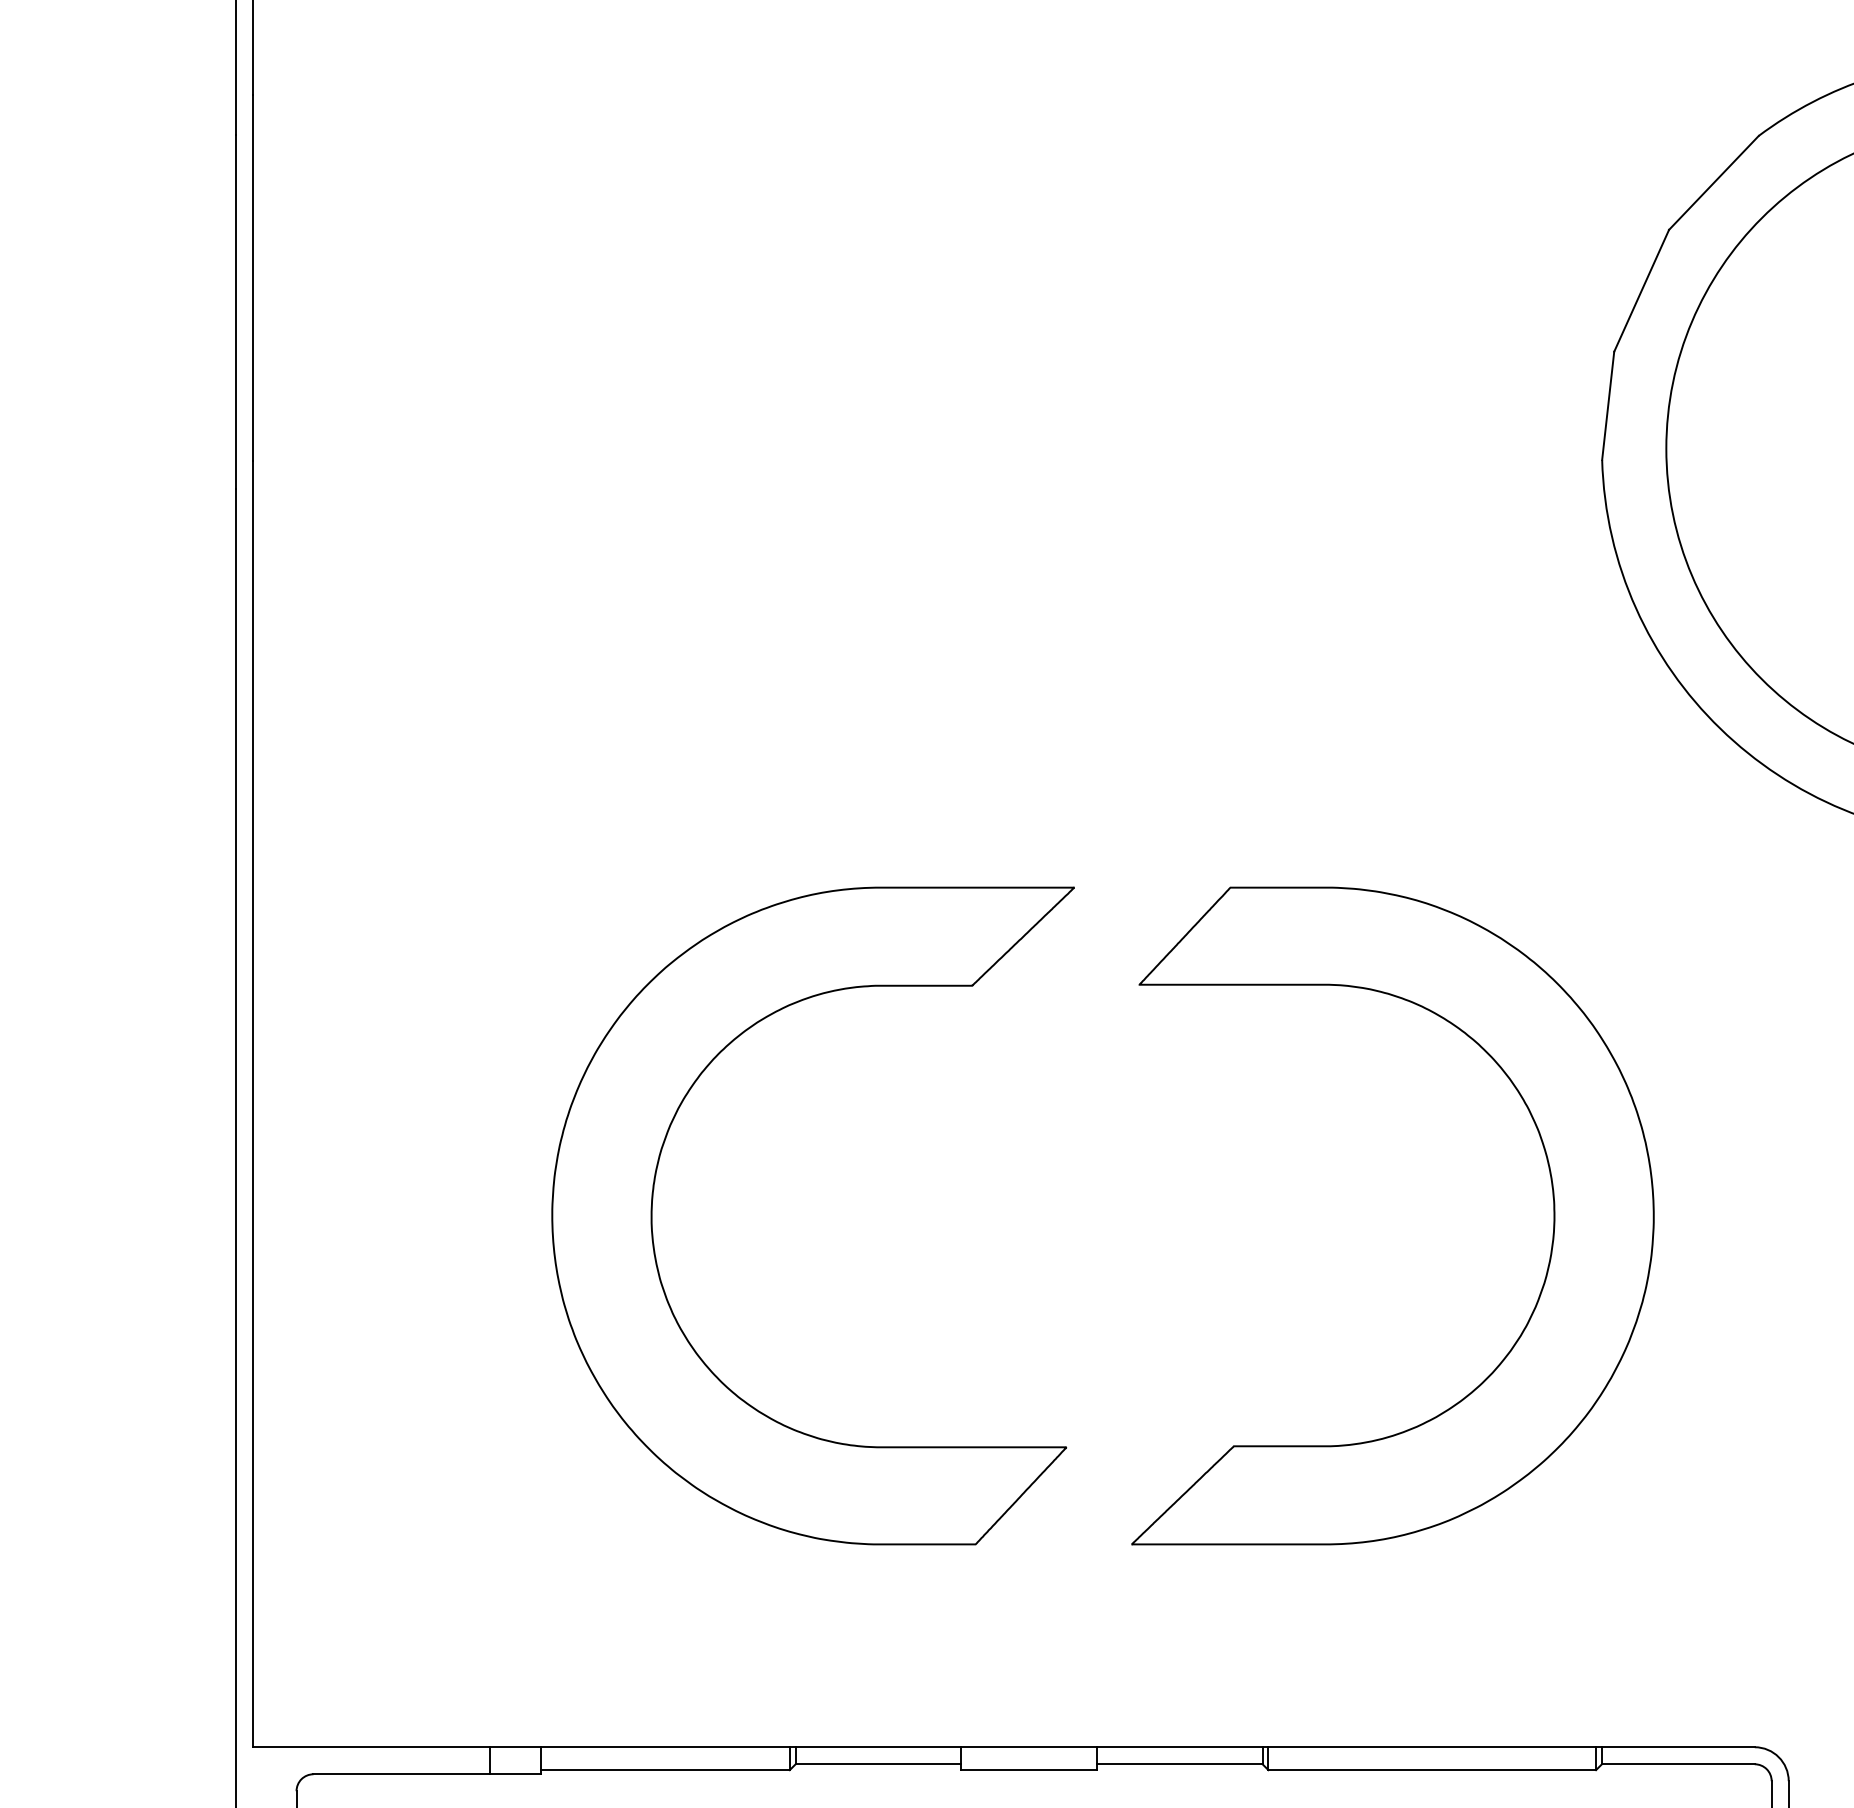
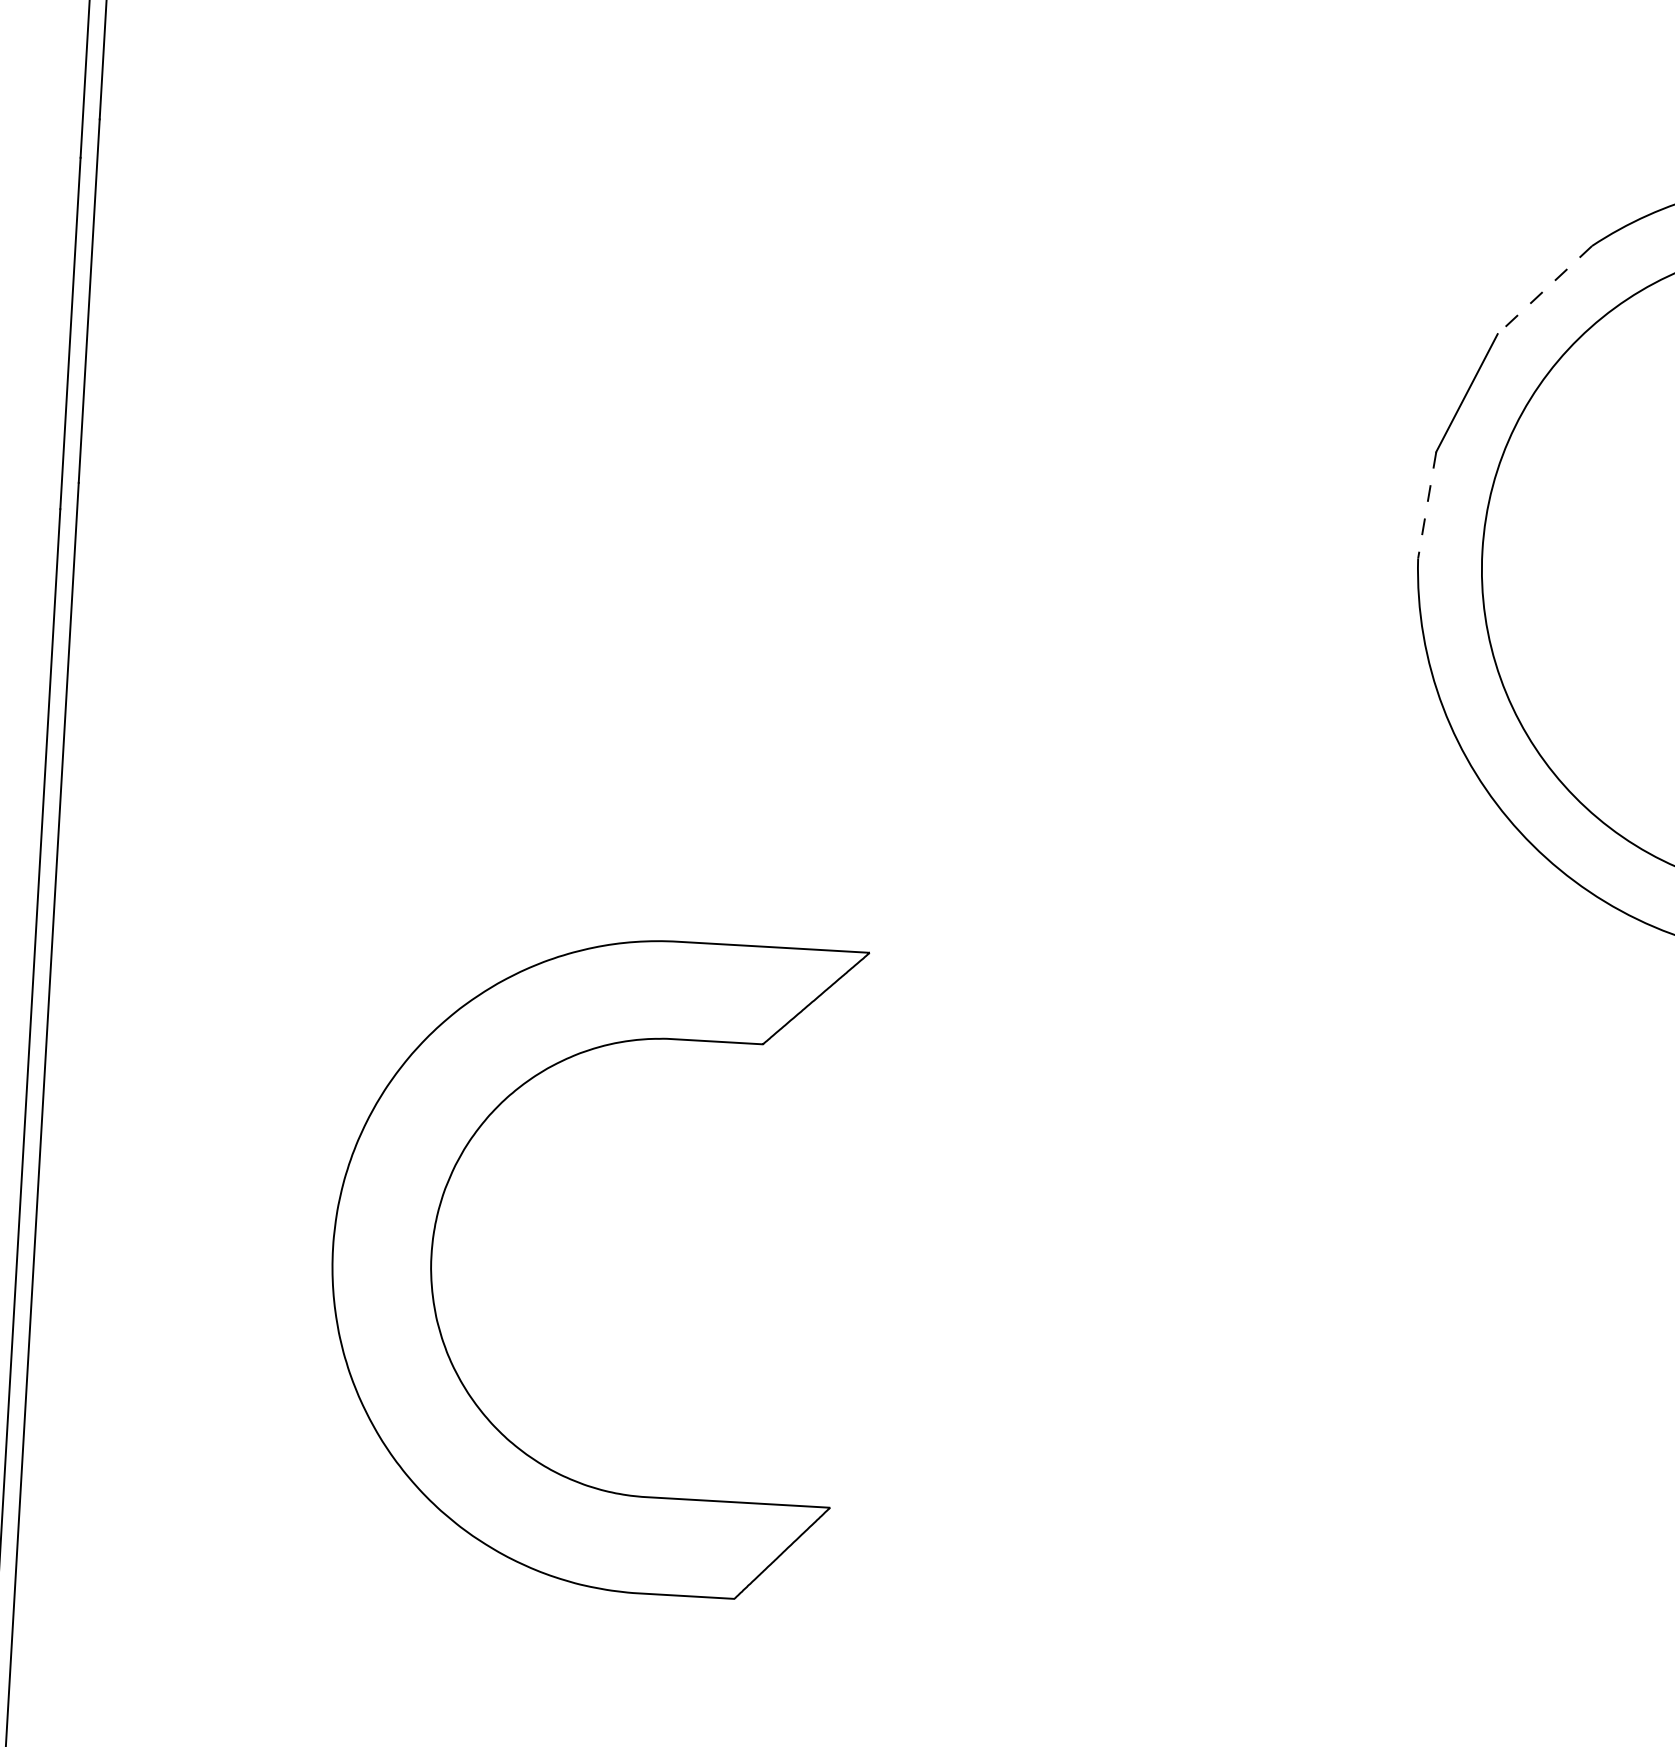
line: (1713, 182) -> (1544, 289), solid -> dashed
line: (1608, 406) -> (1427, 505), solid -> dashed
part: (1553, 1215) -> (1326, 1305), removed

